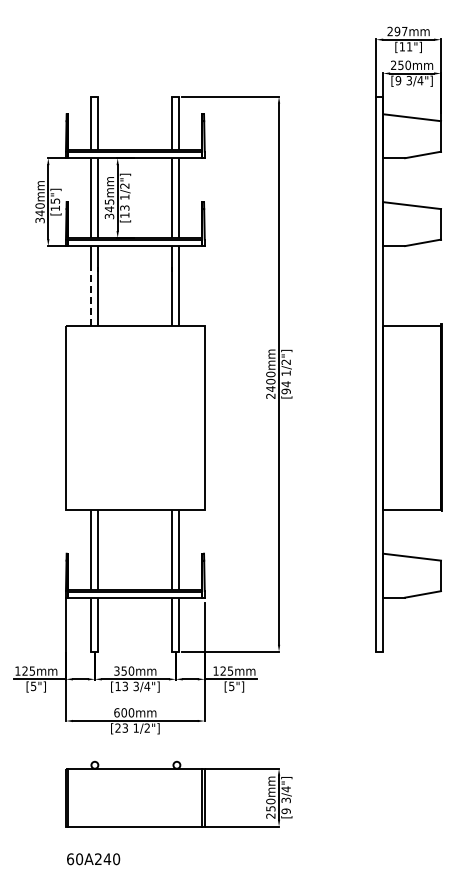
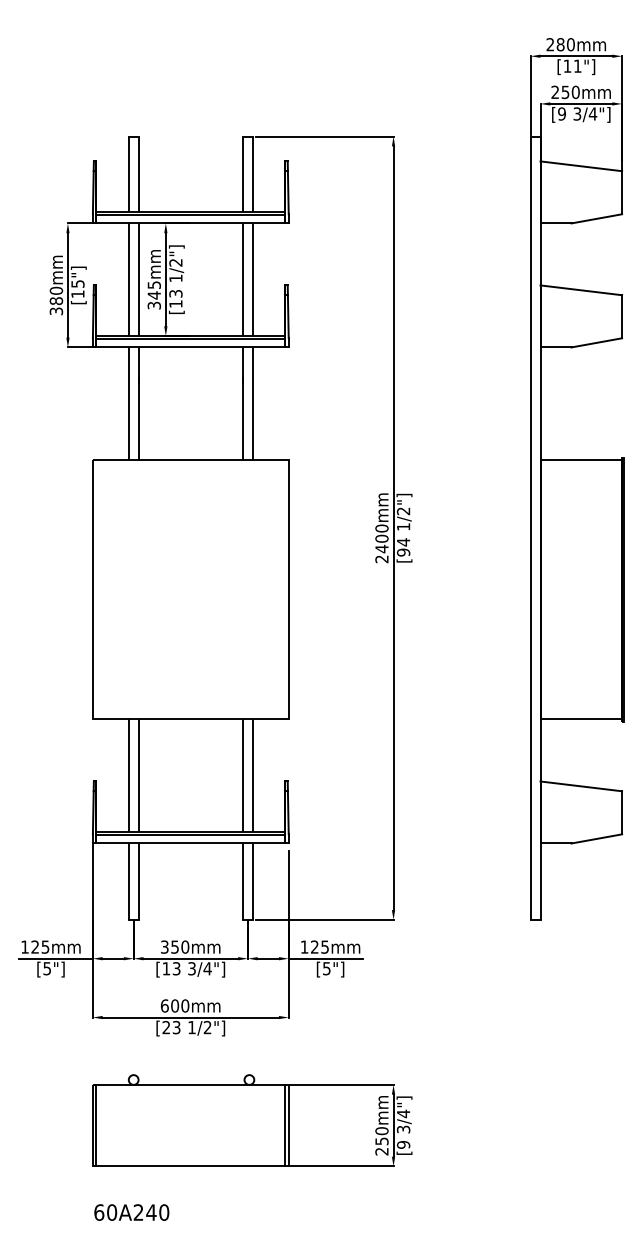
text: (400, 31) -> (564, 44), 297mm -> 280mm
text: (39, 213) -> (55, 301), 340mm -> 380mm
line: (91, 295) -> (128, 417), dashed -> solid

